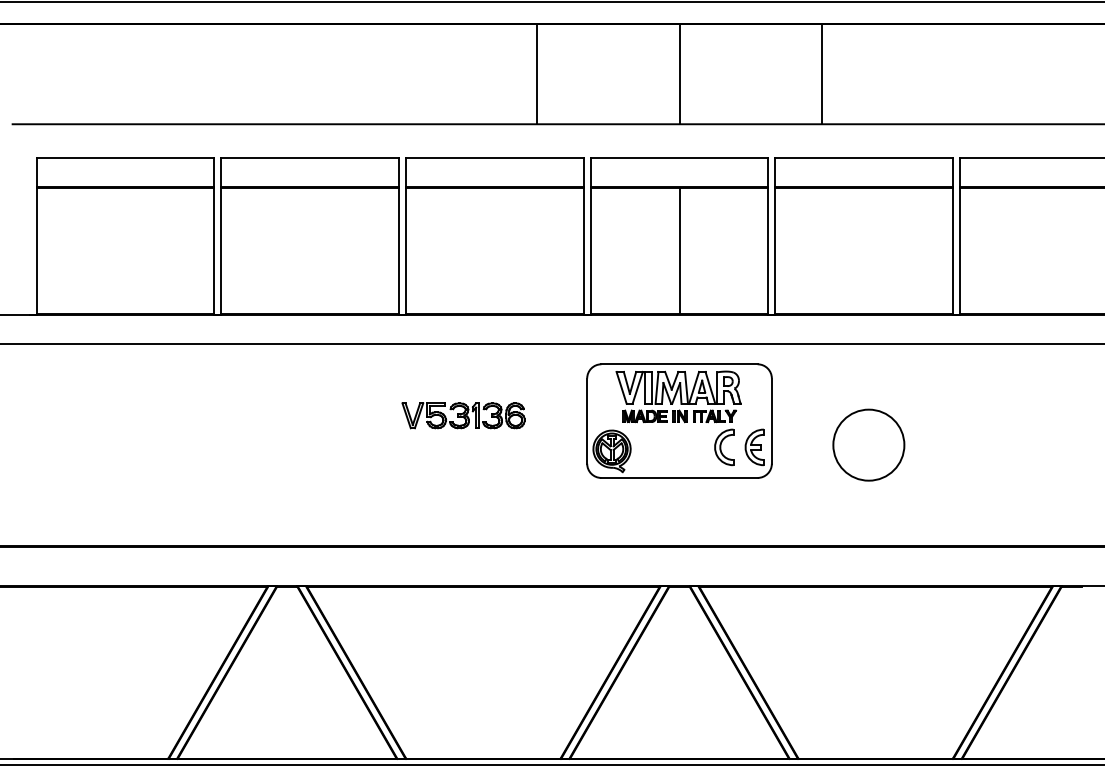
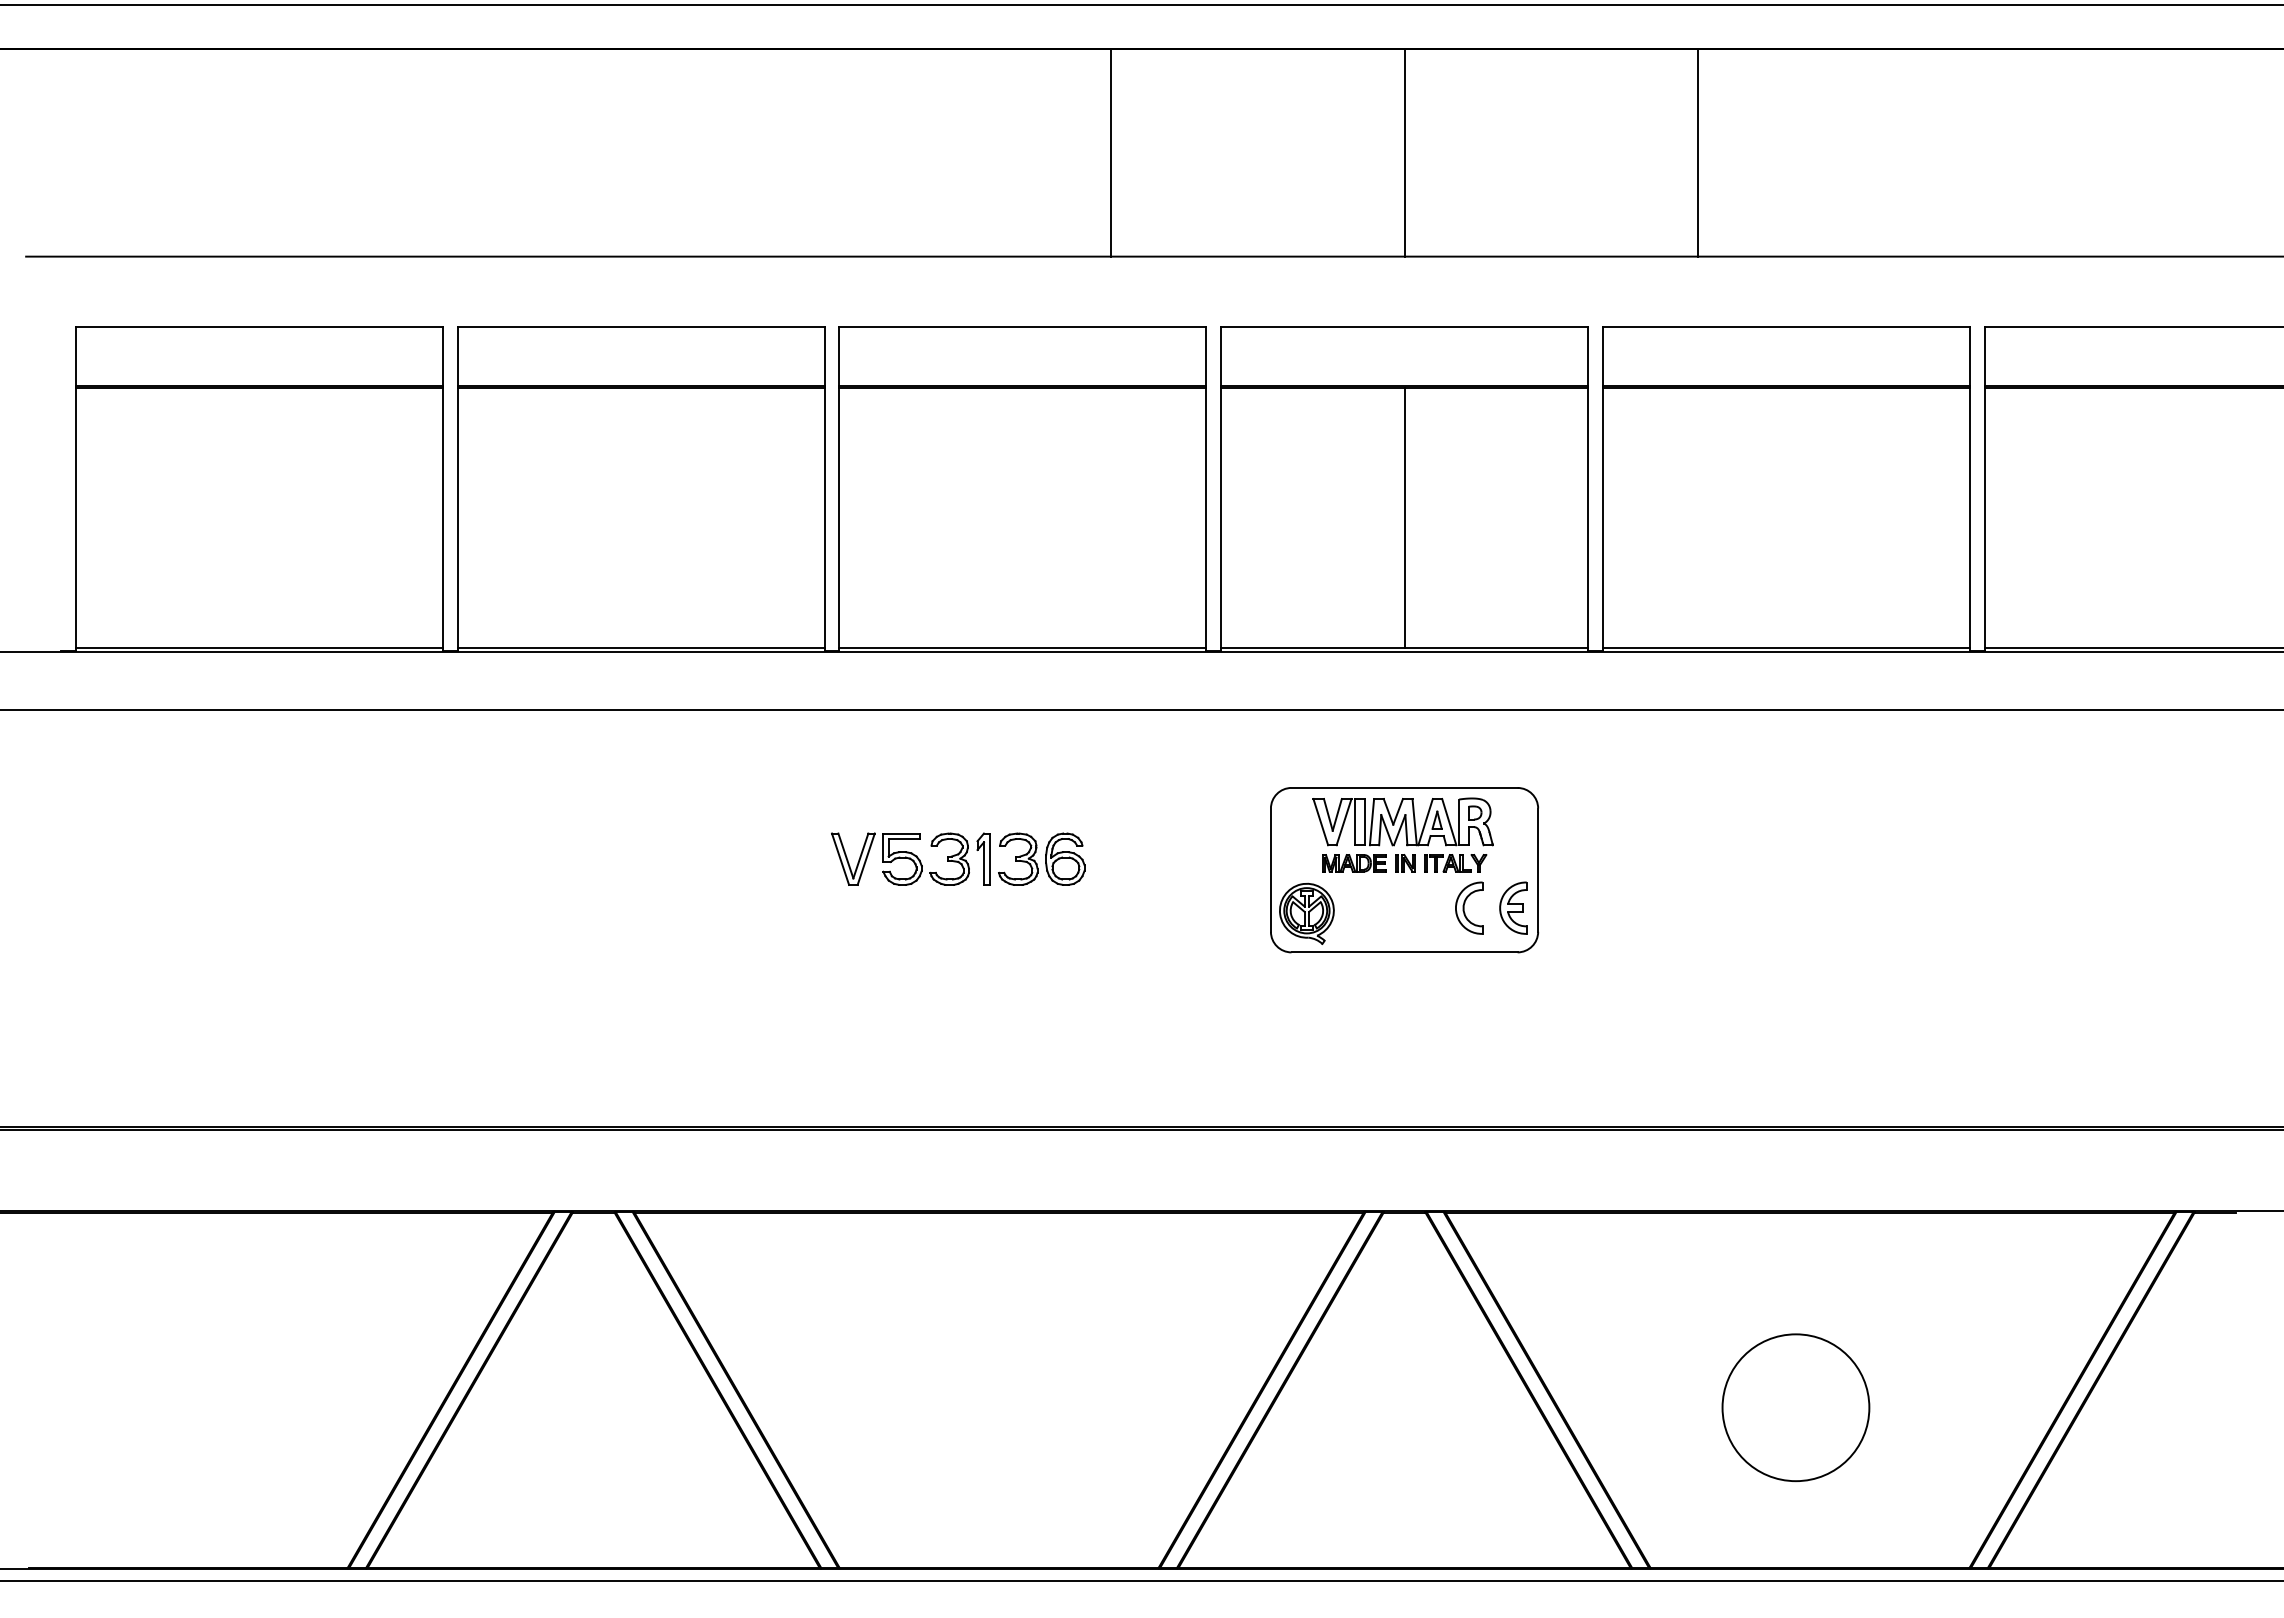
part: (679, 420) -> (1404, 868), size x0.7
circle: (868, 444) -> (1795, 1406), moved

